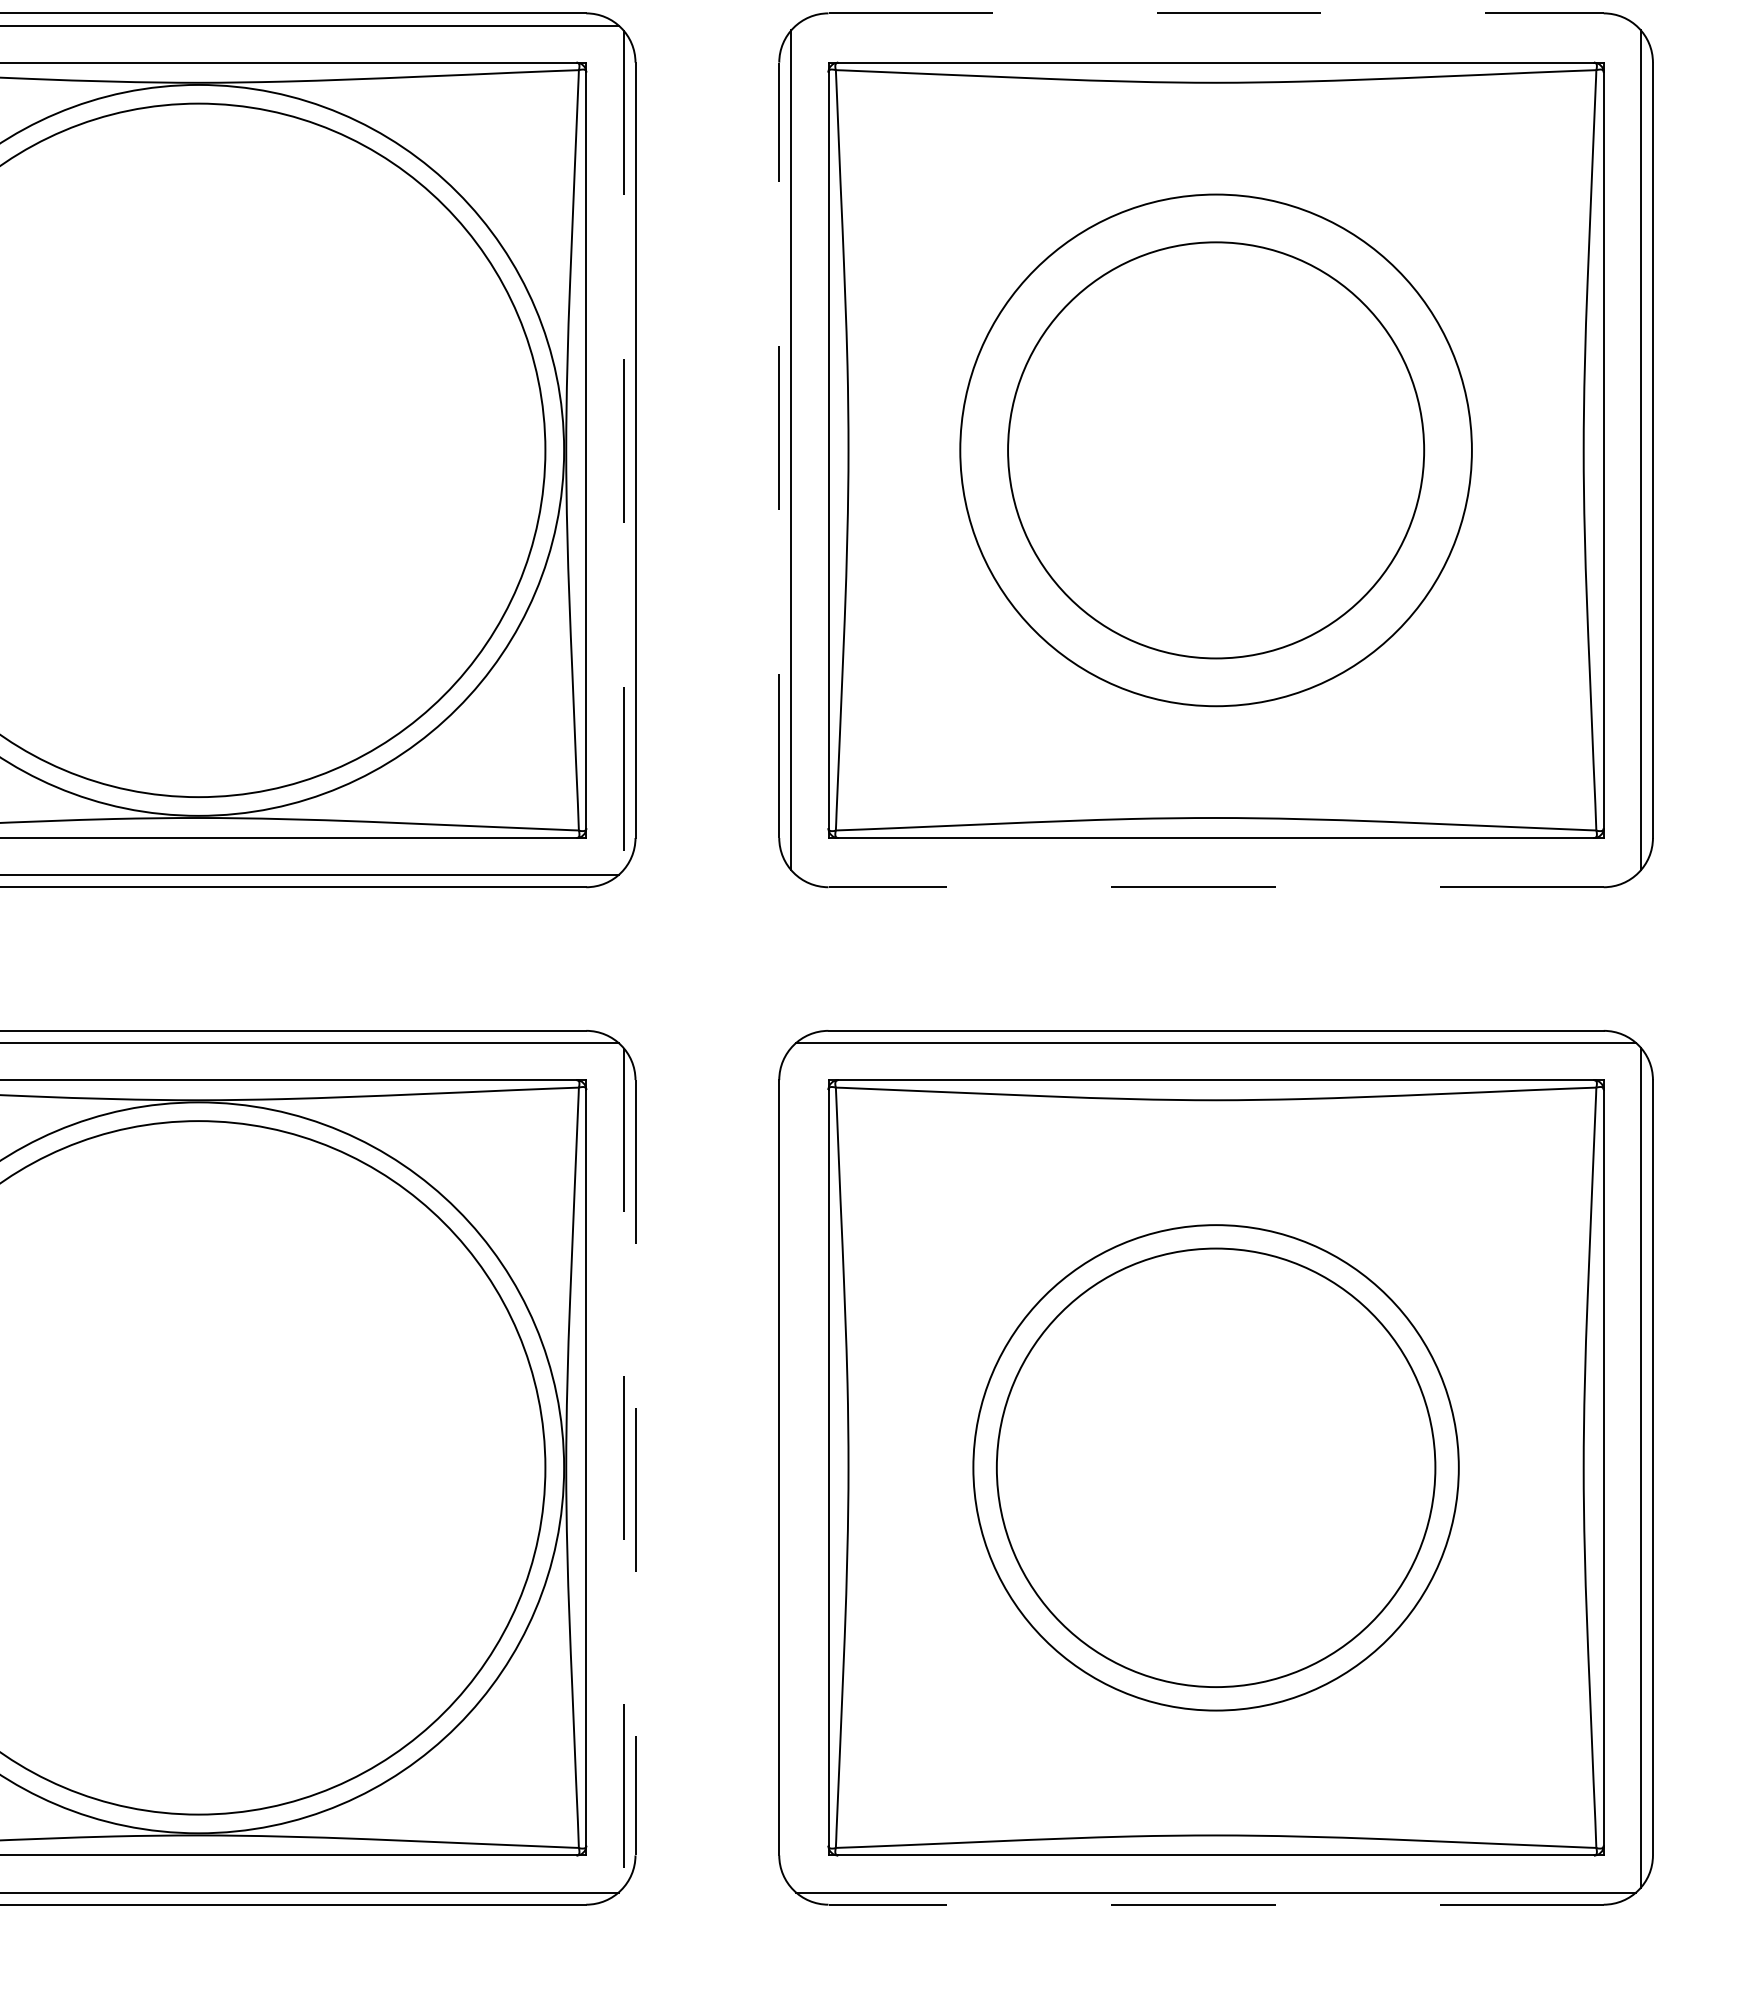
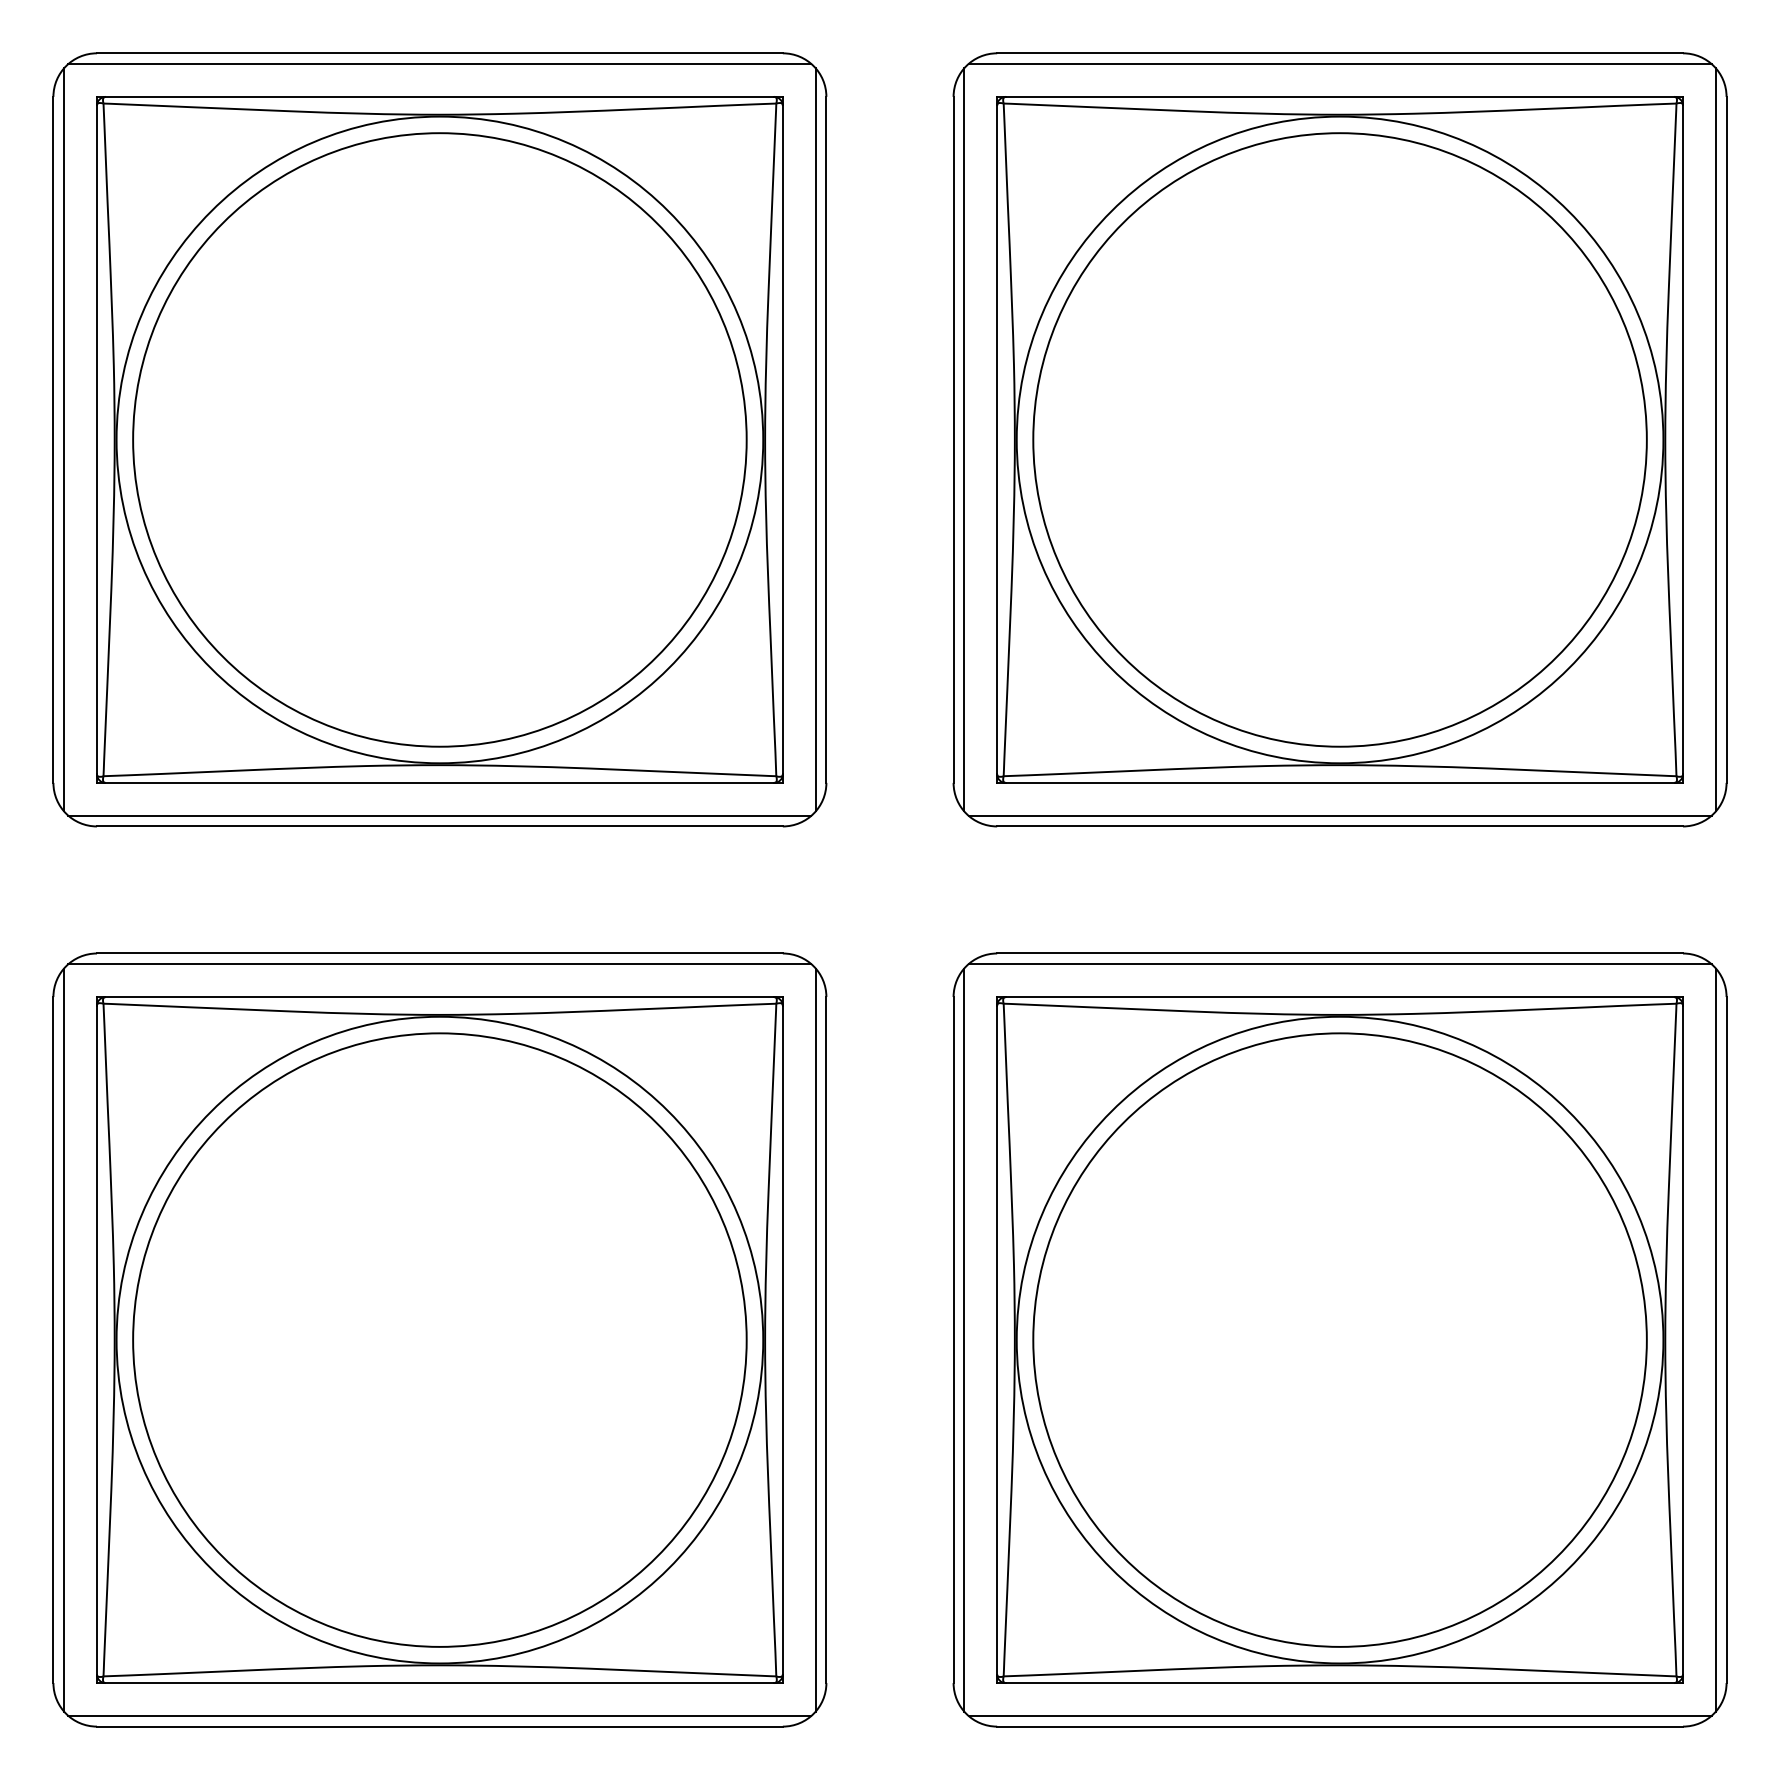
line: (1216, 13) -> (1340, 53), dashed -> solid
line: (1215, 26) -> (1339, 64), added
line: (623, 449) -> (815, 439), dashed -> solid
line: (779, 449) -> (953, 439), dashed -> solid
circle: (1215, 449) -> (1339, 439), size x1.43
circle: (1215, 449) -> (1339, 439), size x1.67
line: (1215, 874) -> (1339, 815), added
line: (1216, 887) -> (1340, 826), dashed -> solid
line: (791, 1467) -> (964, 1339), added
circle: (1215, 1467) -> (1339, 1339), size x1.43
circle: (1215, 1467) -> (1339, 1339), size x1.67
line: (623, 1468) -> (815, 1340), dashed -> solid
line: (635, 1468) -> (826, 1340), dashed -> solid
line: (1216, 1904) -> (1340, 1726), dashed -> solid

